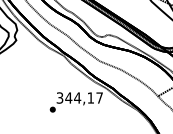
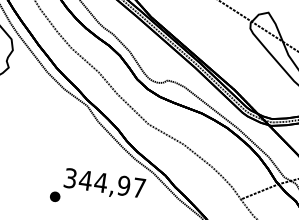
text: (90, 97) -> (123, 184), 344,17 -> 344,97

